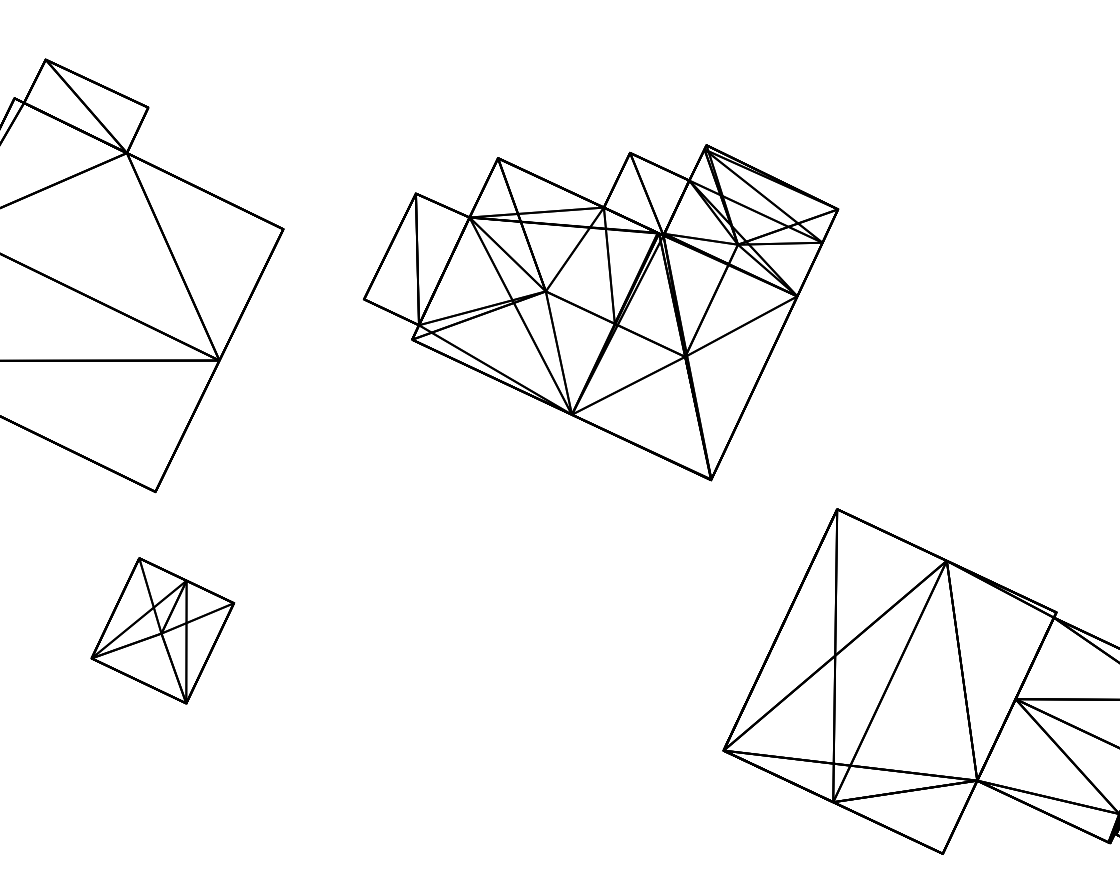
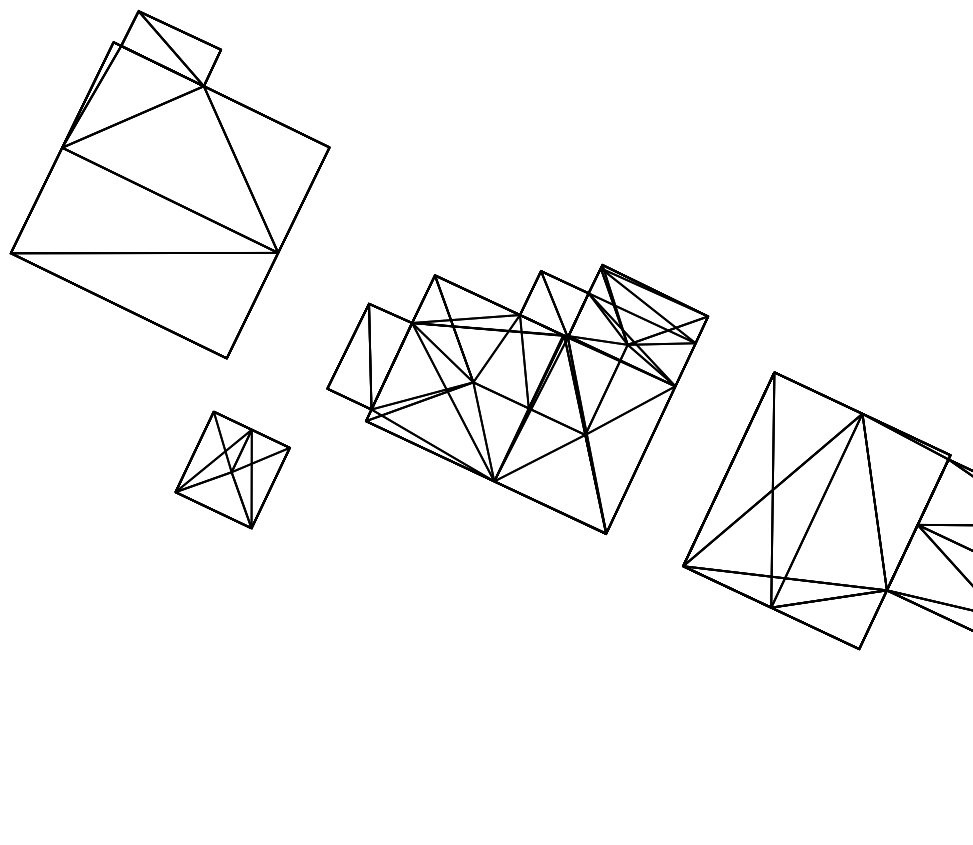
part: (600, 312) -> (517, 399), moved

